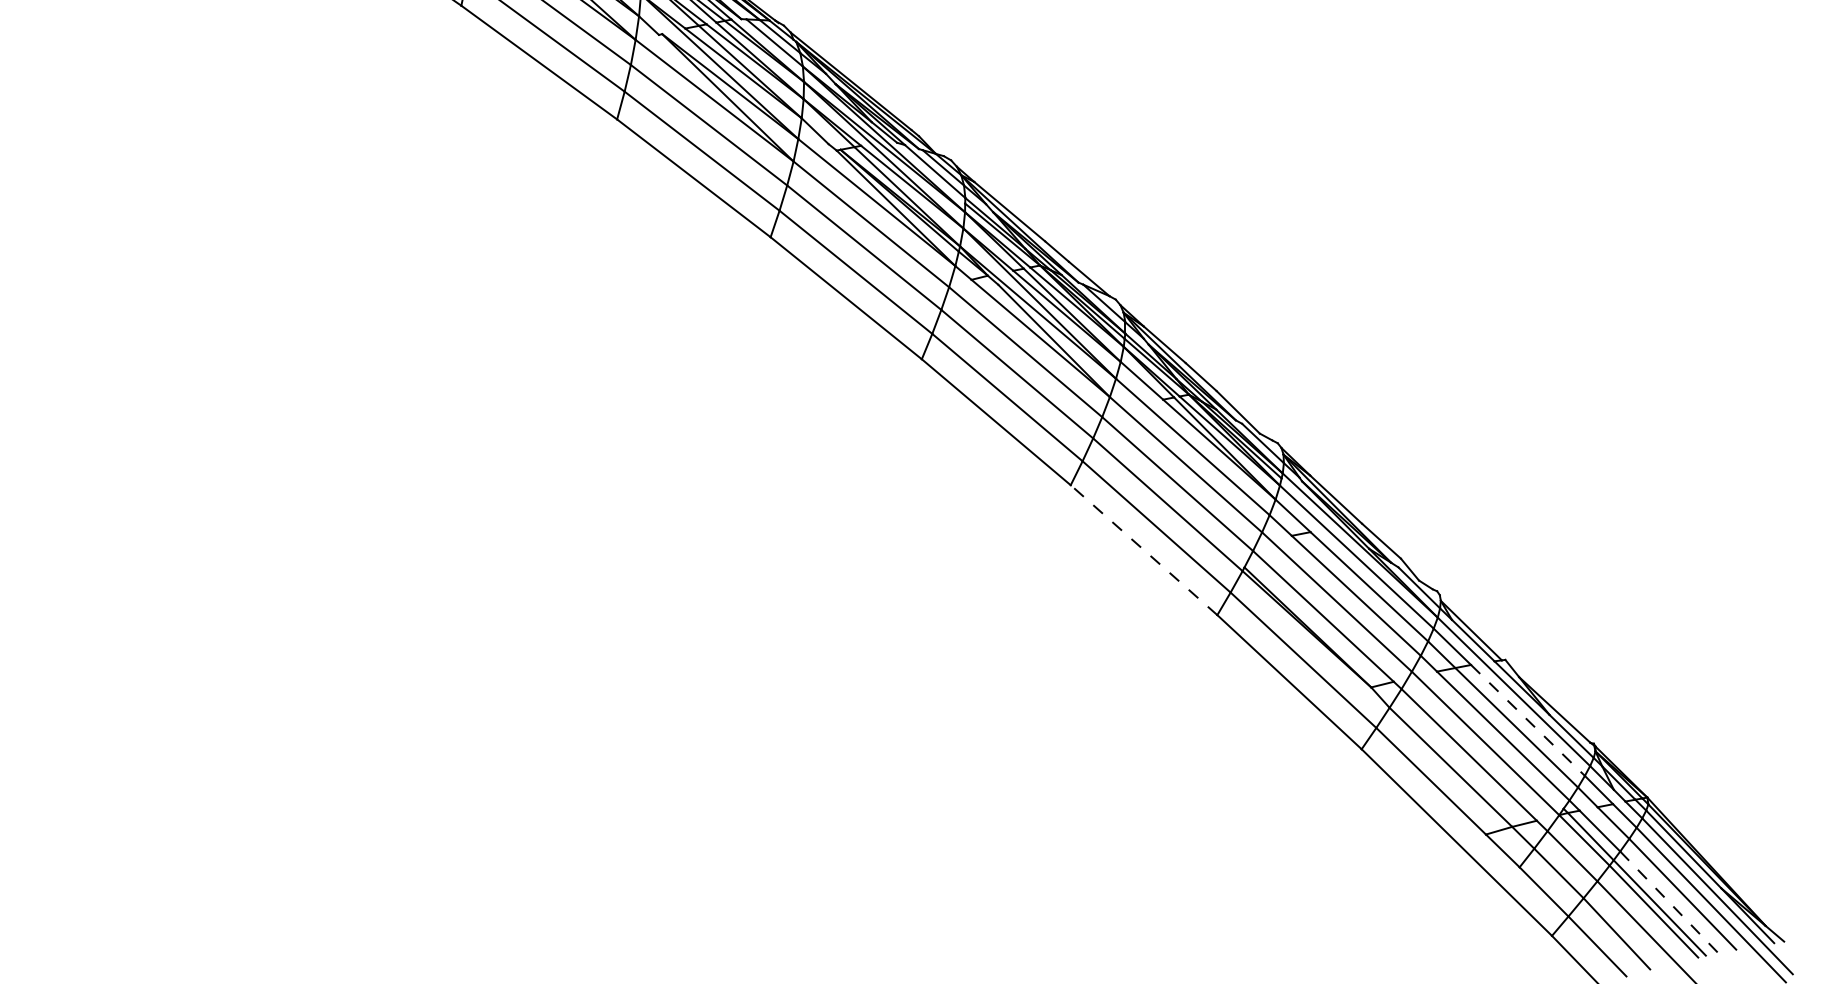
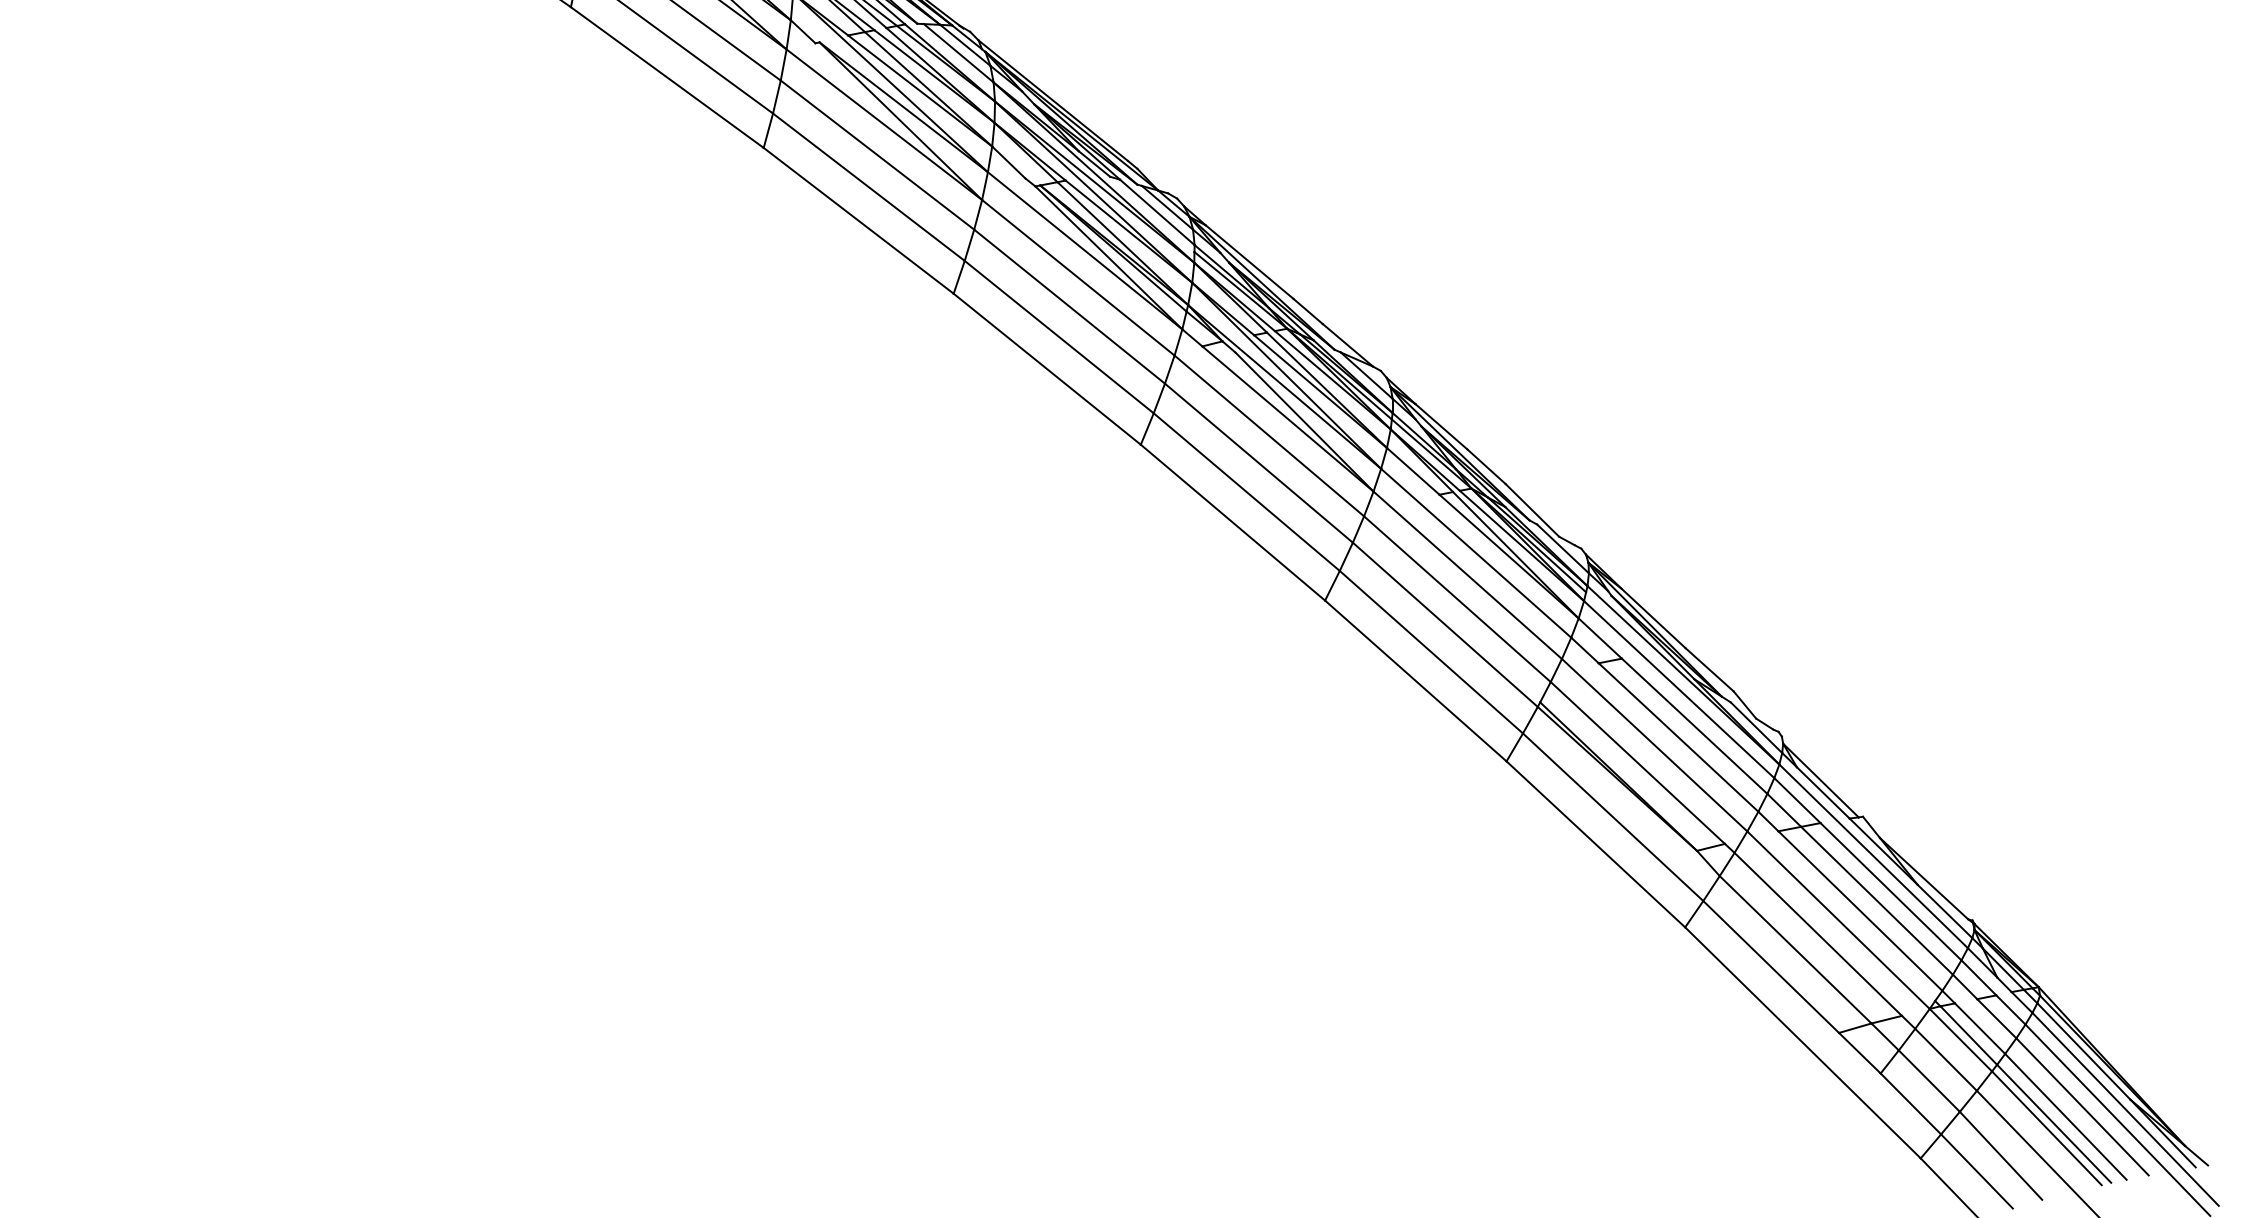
line: (1143, 549) -> (1415, 680), dashed -> solid
line: (1528, 721) -> (1891, 892), dashed -> solid
line: (1669, 902) -> (2066, 1117), dashed -> solid

